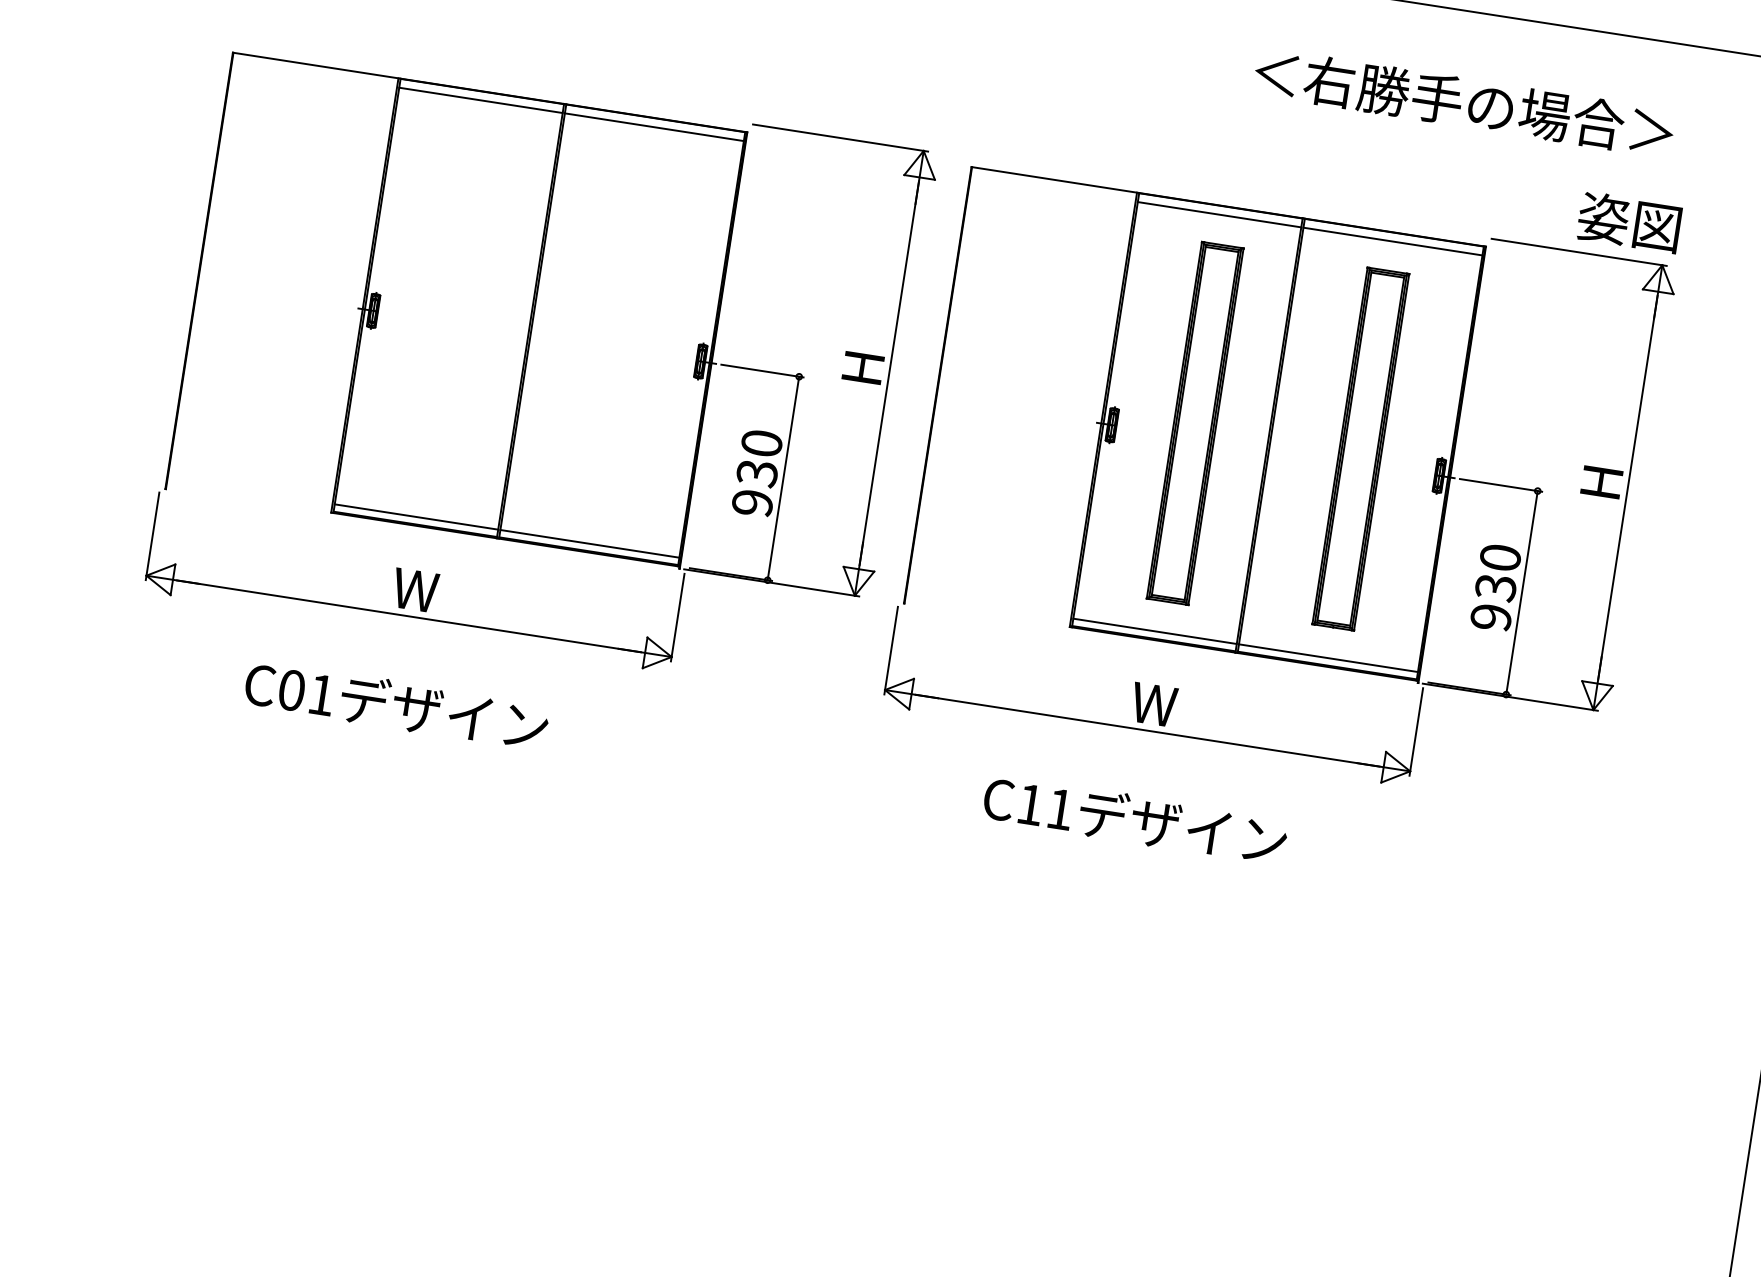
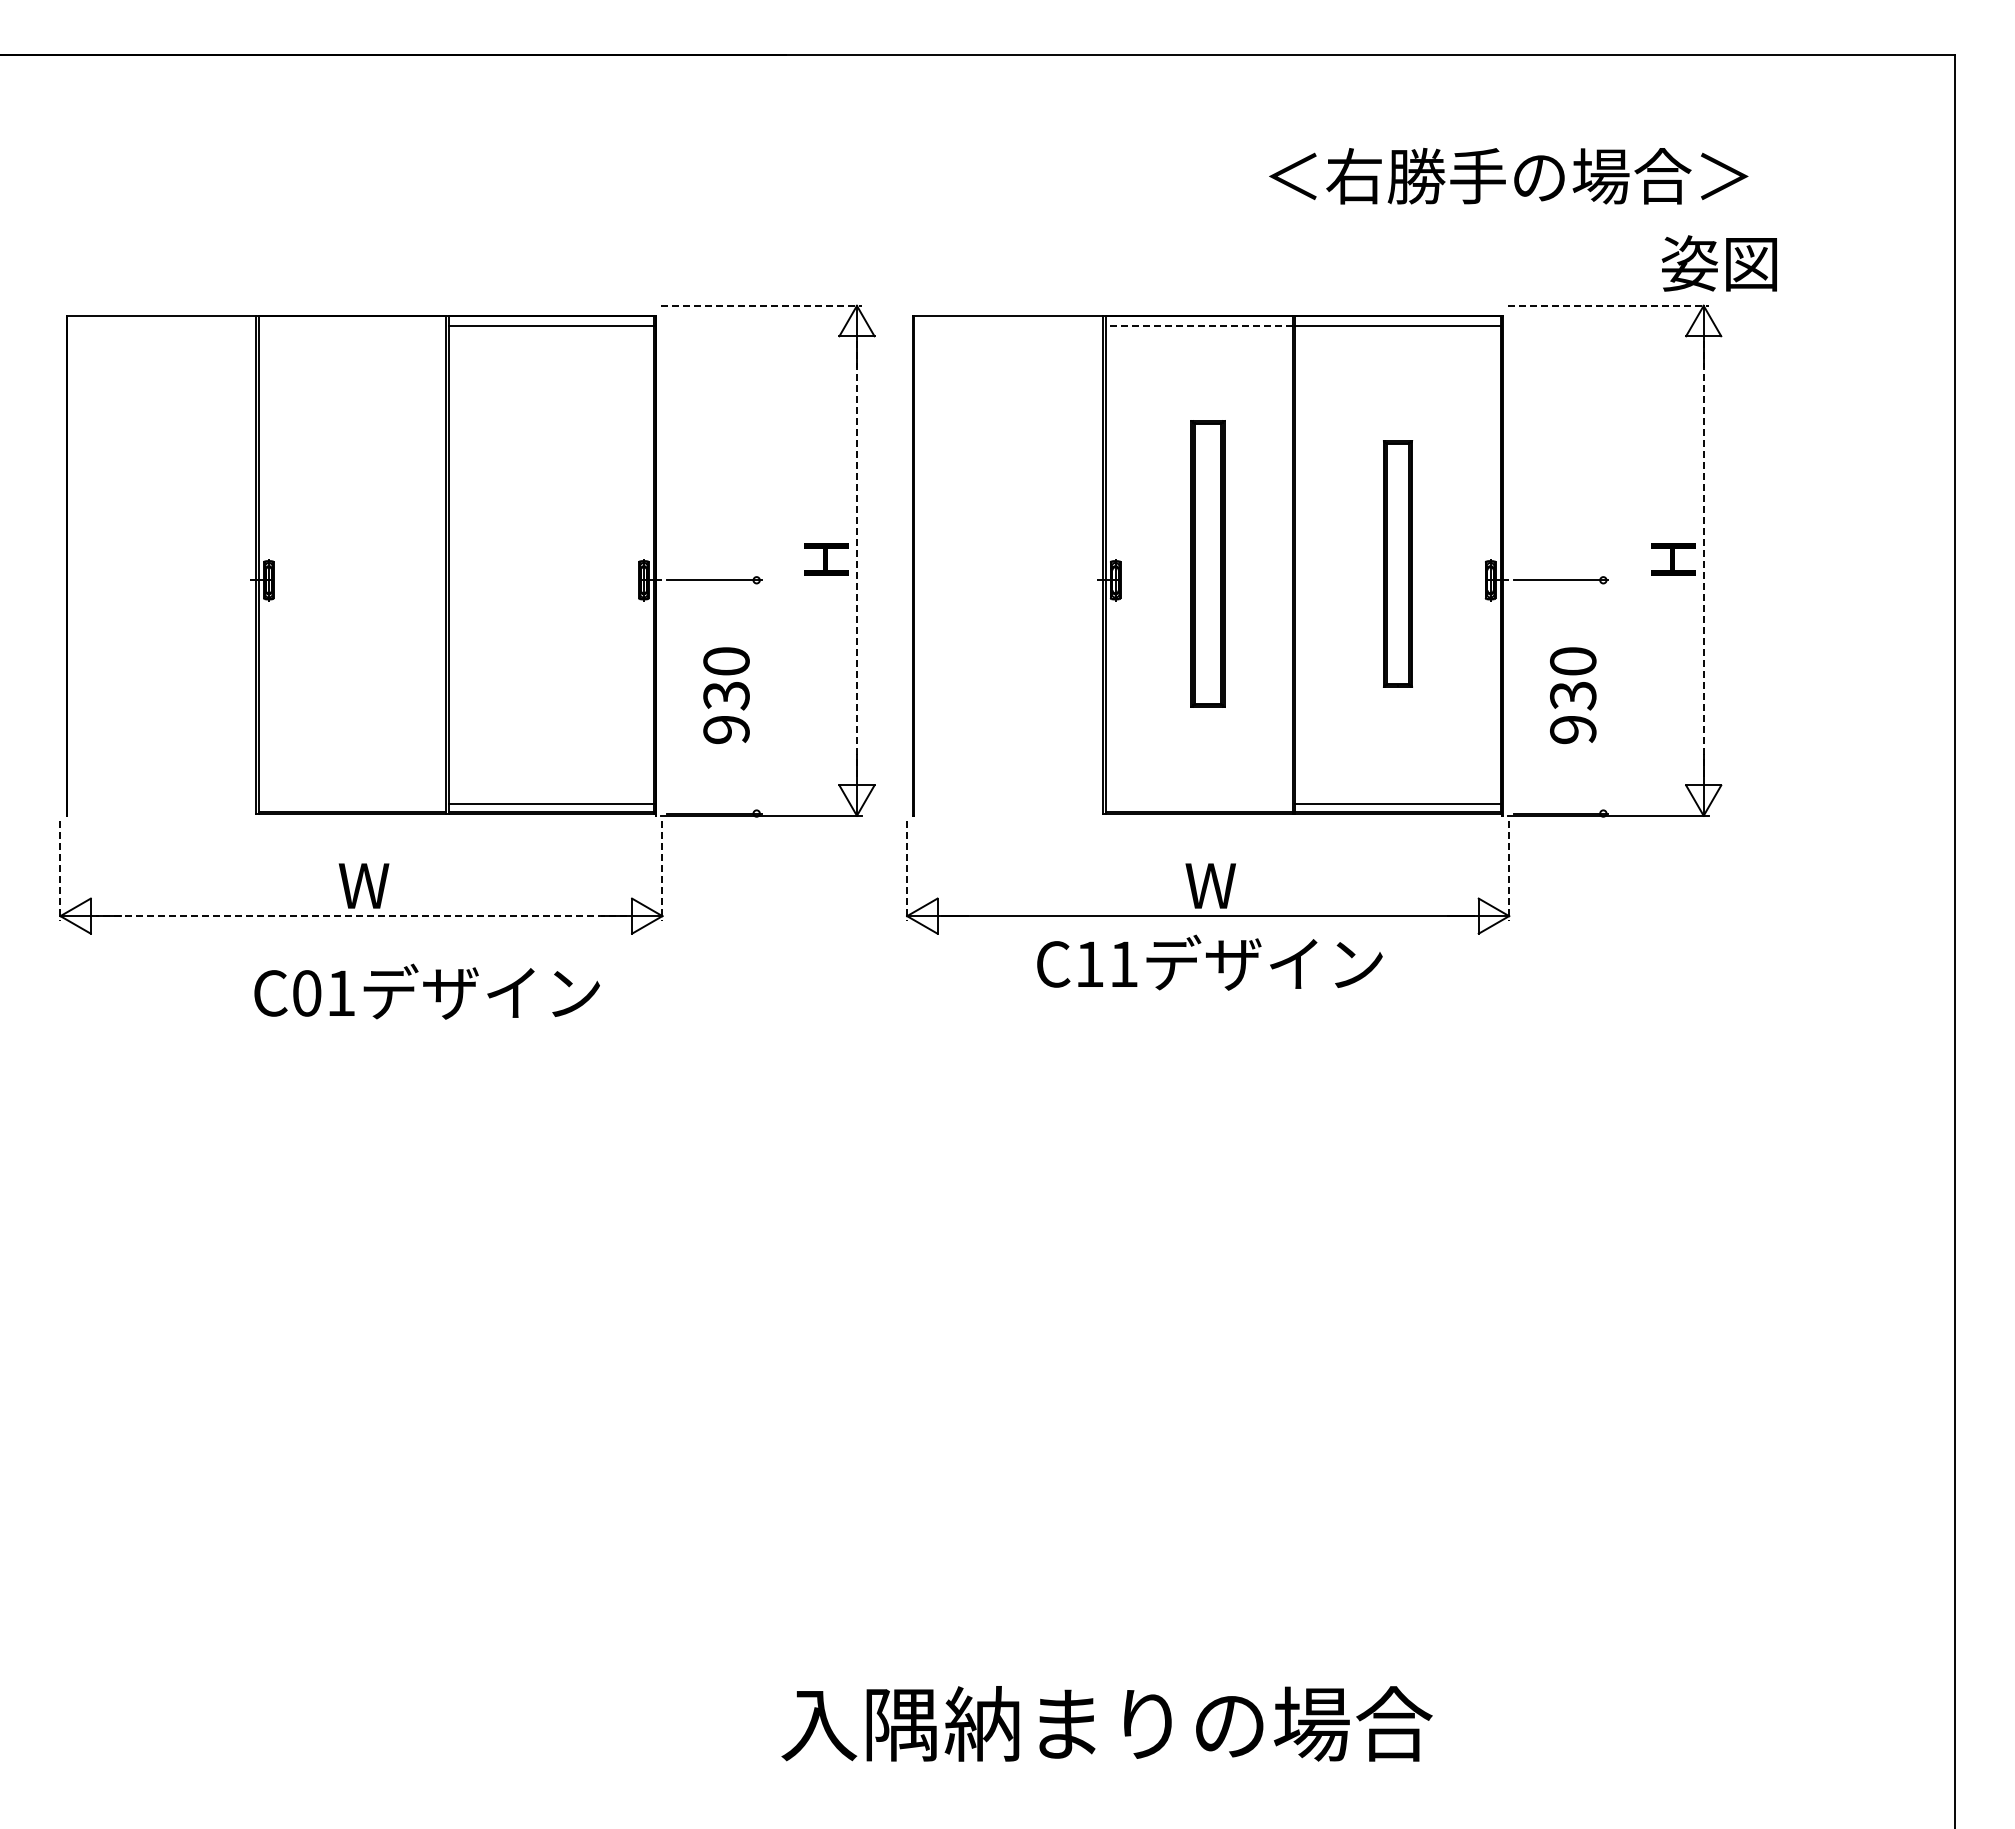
line: (480, 100) -> (352, 326), removed
text: (1464, 102) -> (1508, 175), moved
line: (841, 137) -> (762, 305), solid -> dashed
line: (1219, 215) -> (1199, 326), solid -> dashed
text: (1628, 222) -> (1718, 263), moved
line: (1579, 252) -> (1608, 305), solid -> dashed
line: (888, 372) -> (856, 560), solid -> dashed
part: (1194, 422) -> (1207, 563), size x0.7
part: (1360, 448) -> (1397, 563), size x0.6
line: (783, 478) -> (756, 696), removed
line: (1627, 487) -> (1703, 560), solid -> dashed
line: (416, 516) -> (352, 803), removed
line: (152, 536) -> (60, 871), solid -> dashed
line: (1522, 592) -> (1603, 696), removed
line: (409, 616) -> (361, 916), solid -> dashed
line: (677, 618) -> (662, 871), solid -> dashed
line: (1154, 631) -> (1198, 803), removed
line: (891, 651) -> (907, 871), solid -> dashed
text: (396, 704) -> (426, 991), moved
line: (1416, 732) -> (1509, 871), solid -> dashed
text: (1135, 819) -> (1209, 962), moved

